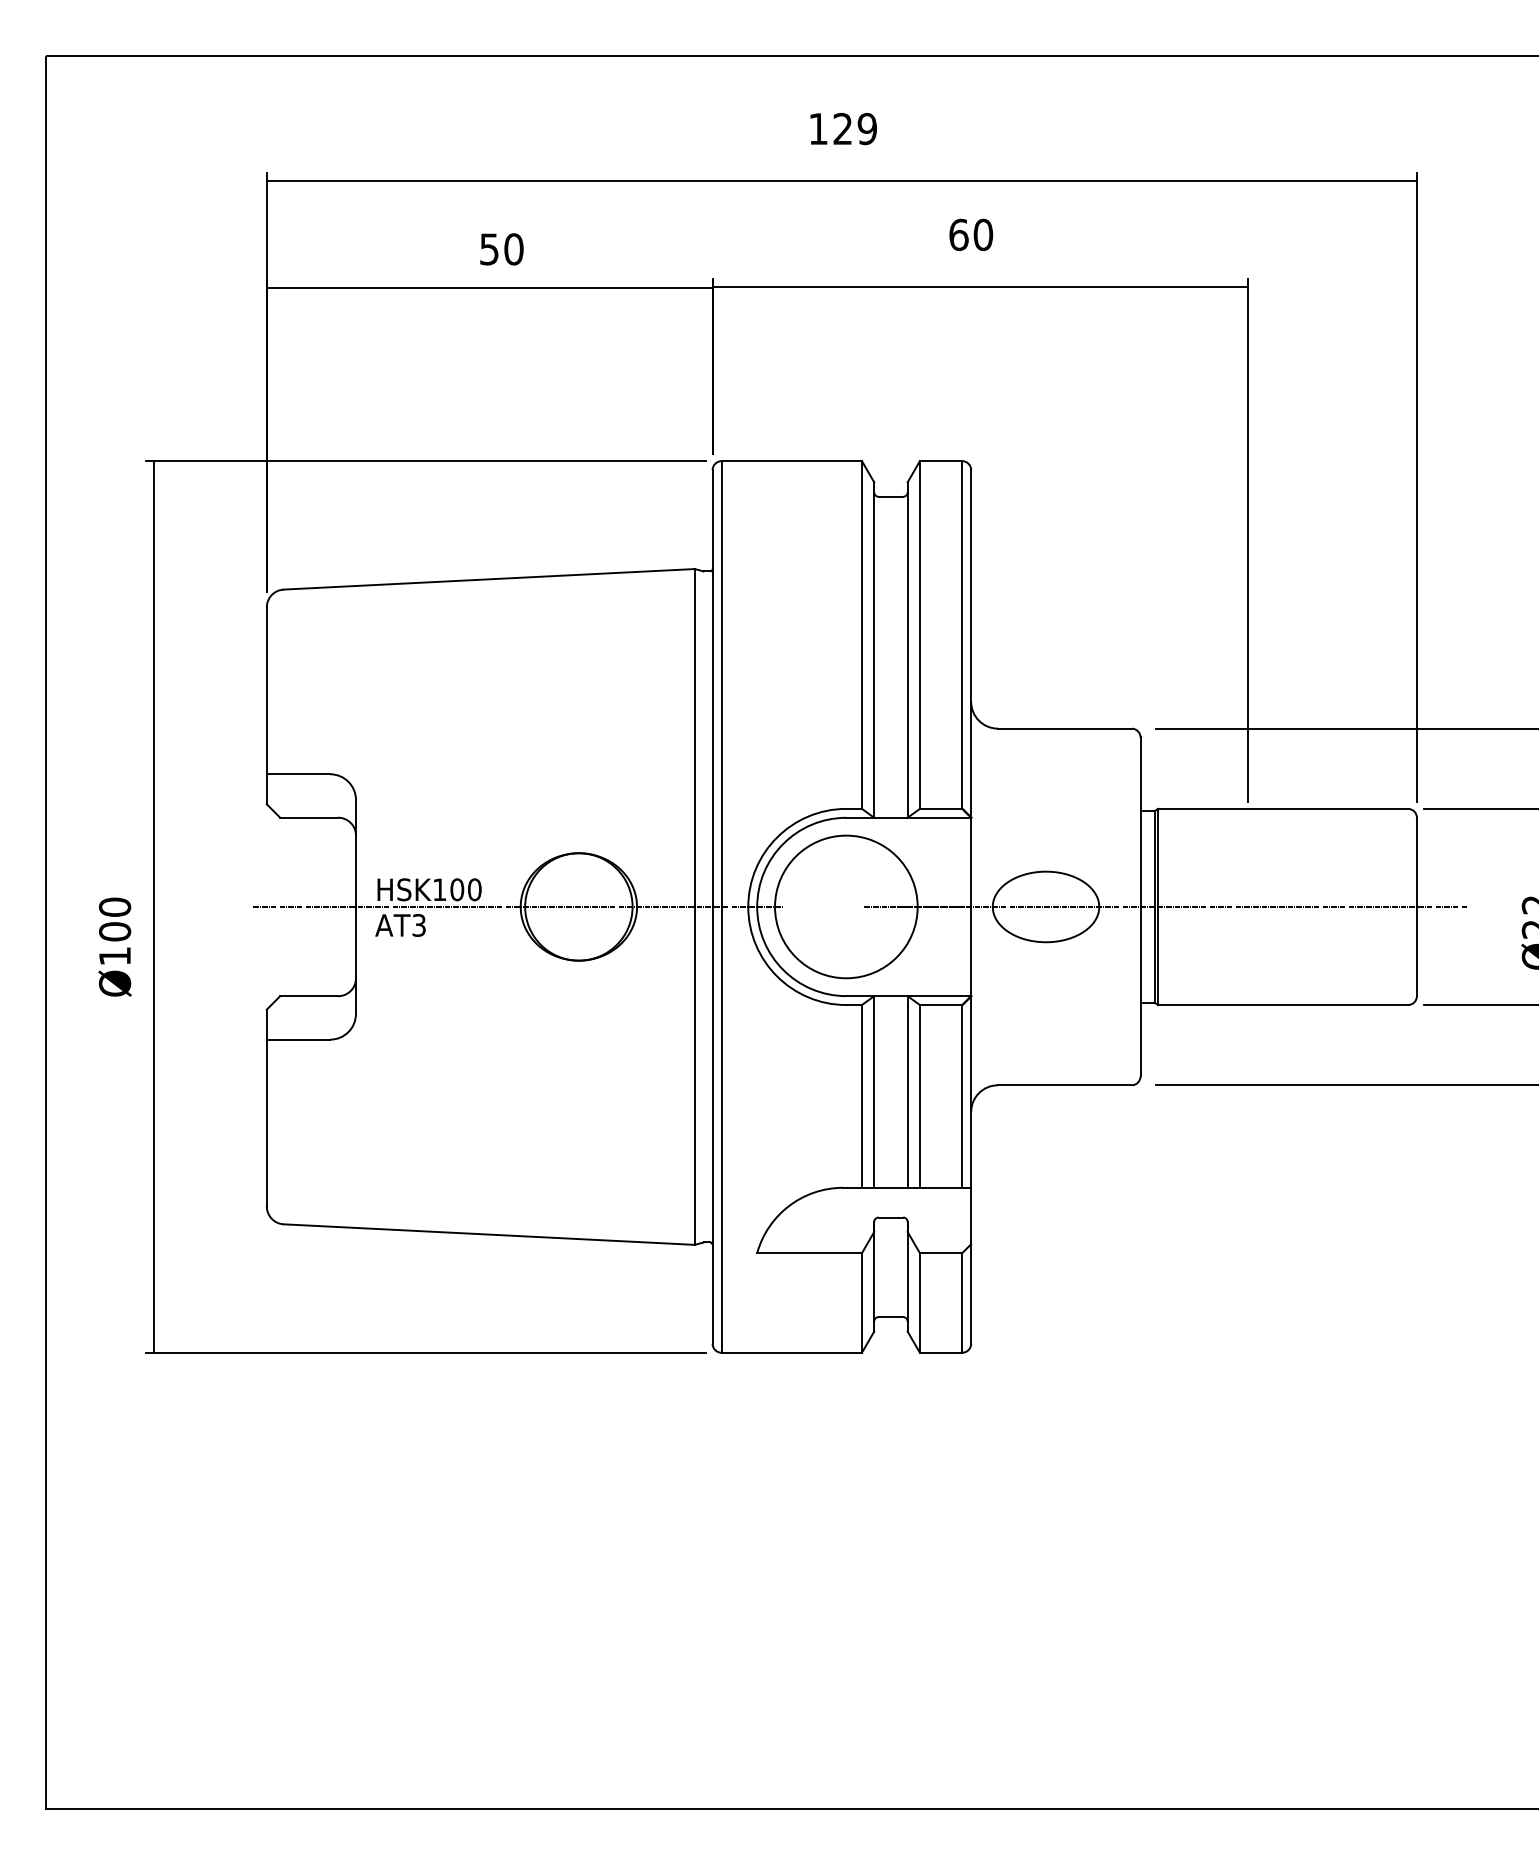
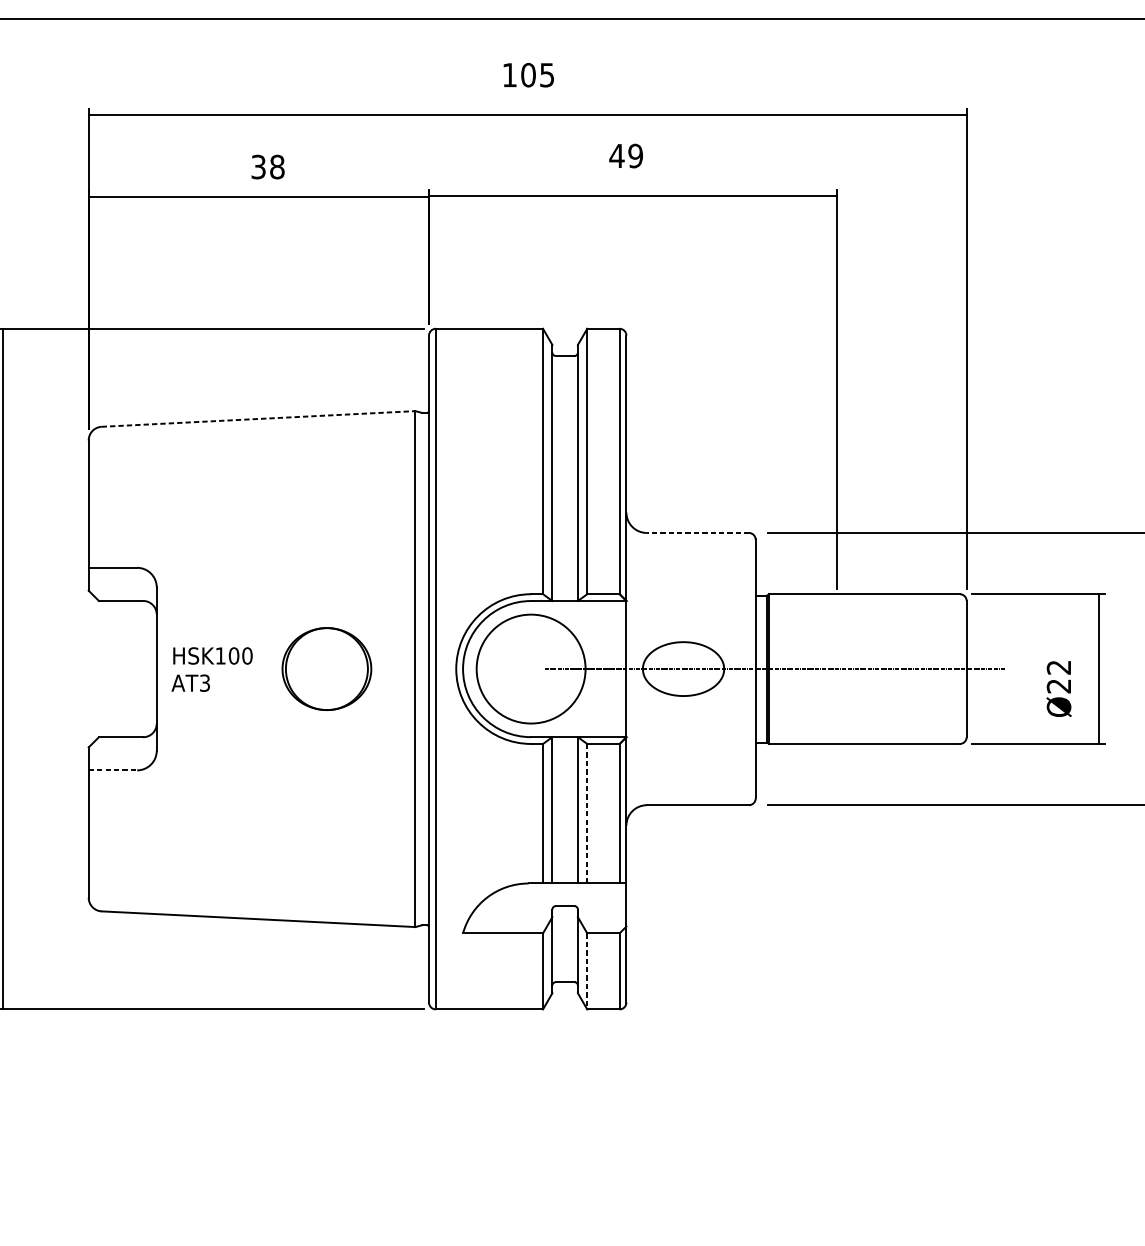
text: (854, 128) -> (537, 74), 129 -> 105
text: (970, 234) -> (625, 155), 60 -> 49
text: (501, 249) -> (267, 167), 50 -> 38
line: (489, 579) -> (258, 419), solid -> dashed
line: (1064, 728) -> (697, 532), solid -> dashed
line: (517, 906) -> (280, 668), removed
line: (298, 1039) -> (112, 770), solid -> dashed
line: (919, 1096) -> (586, 813), solid -> dashed
line: (919, 1302) -> (586, 971), solid -> dashed

